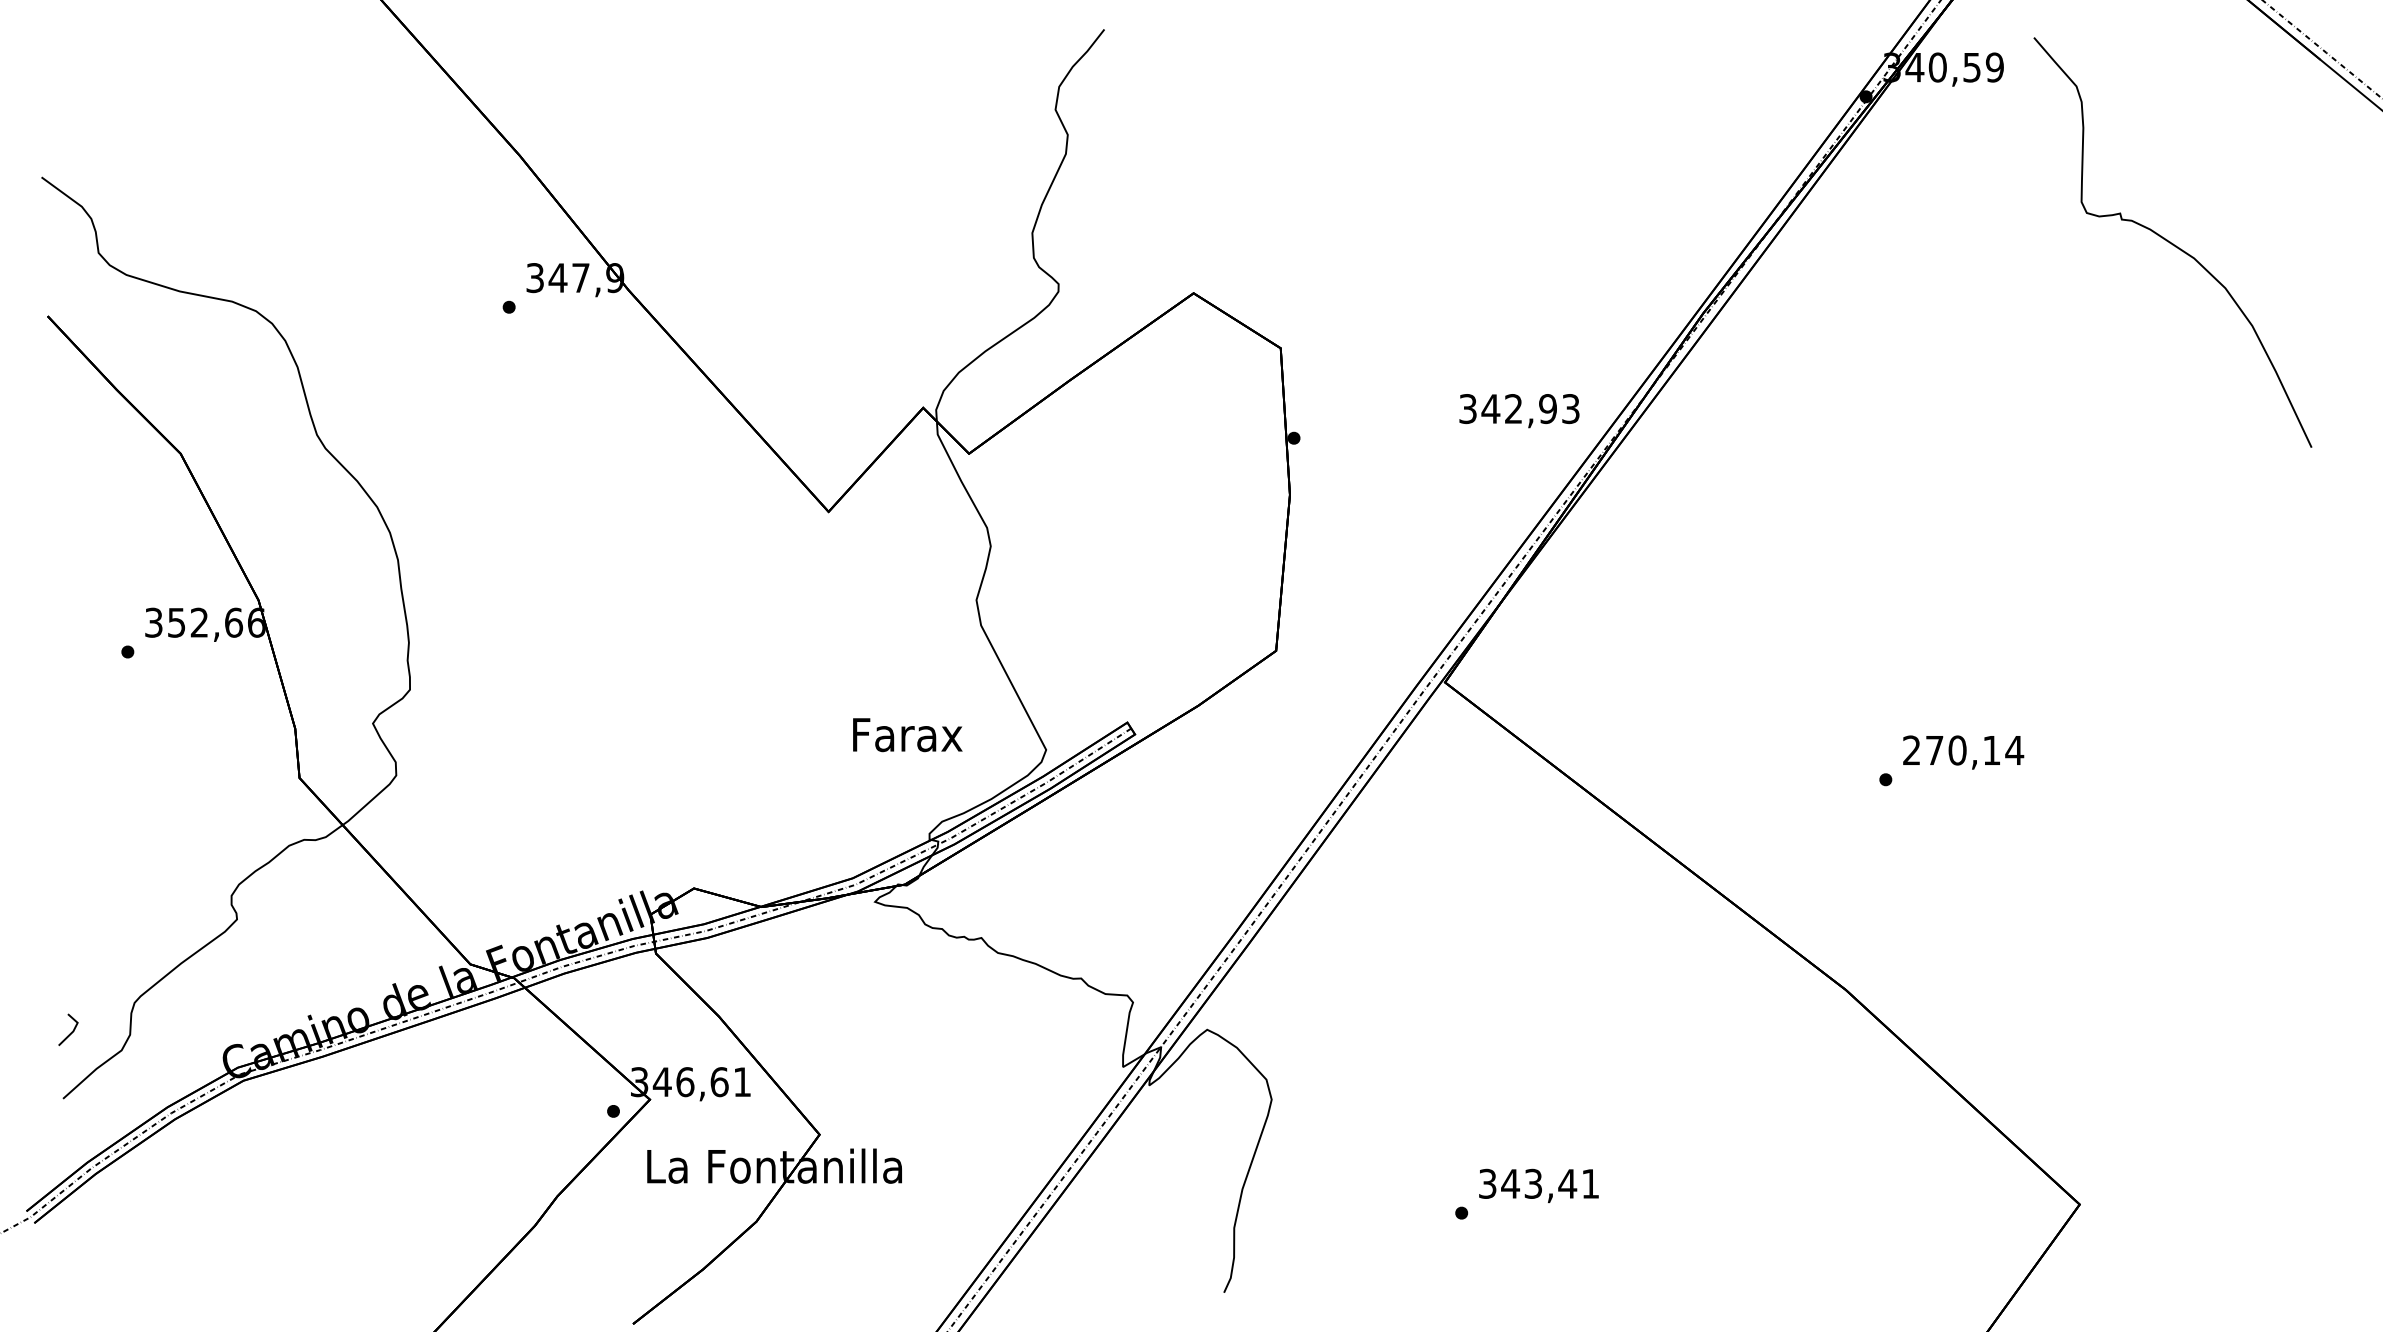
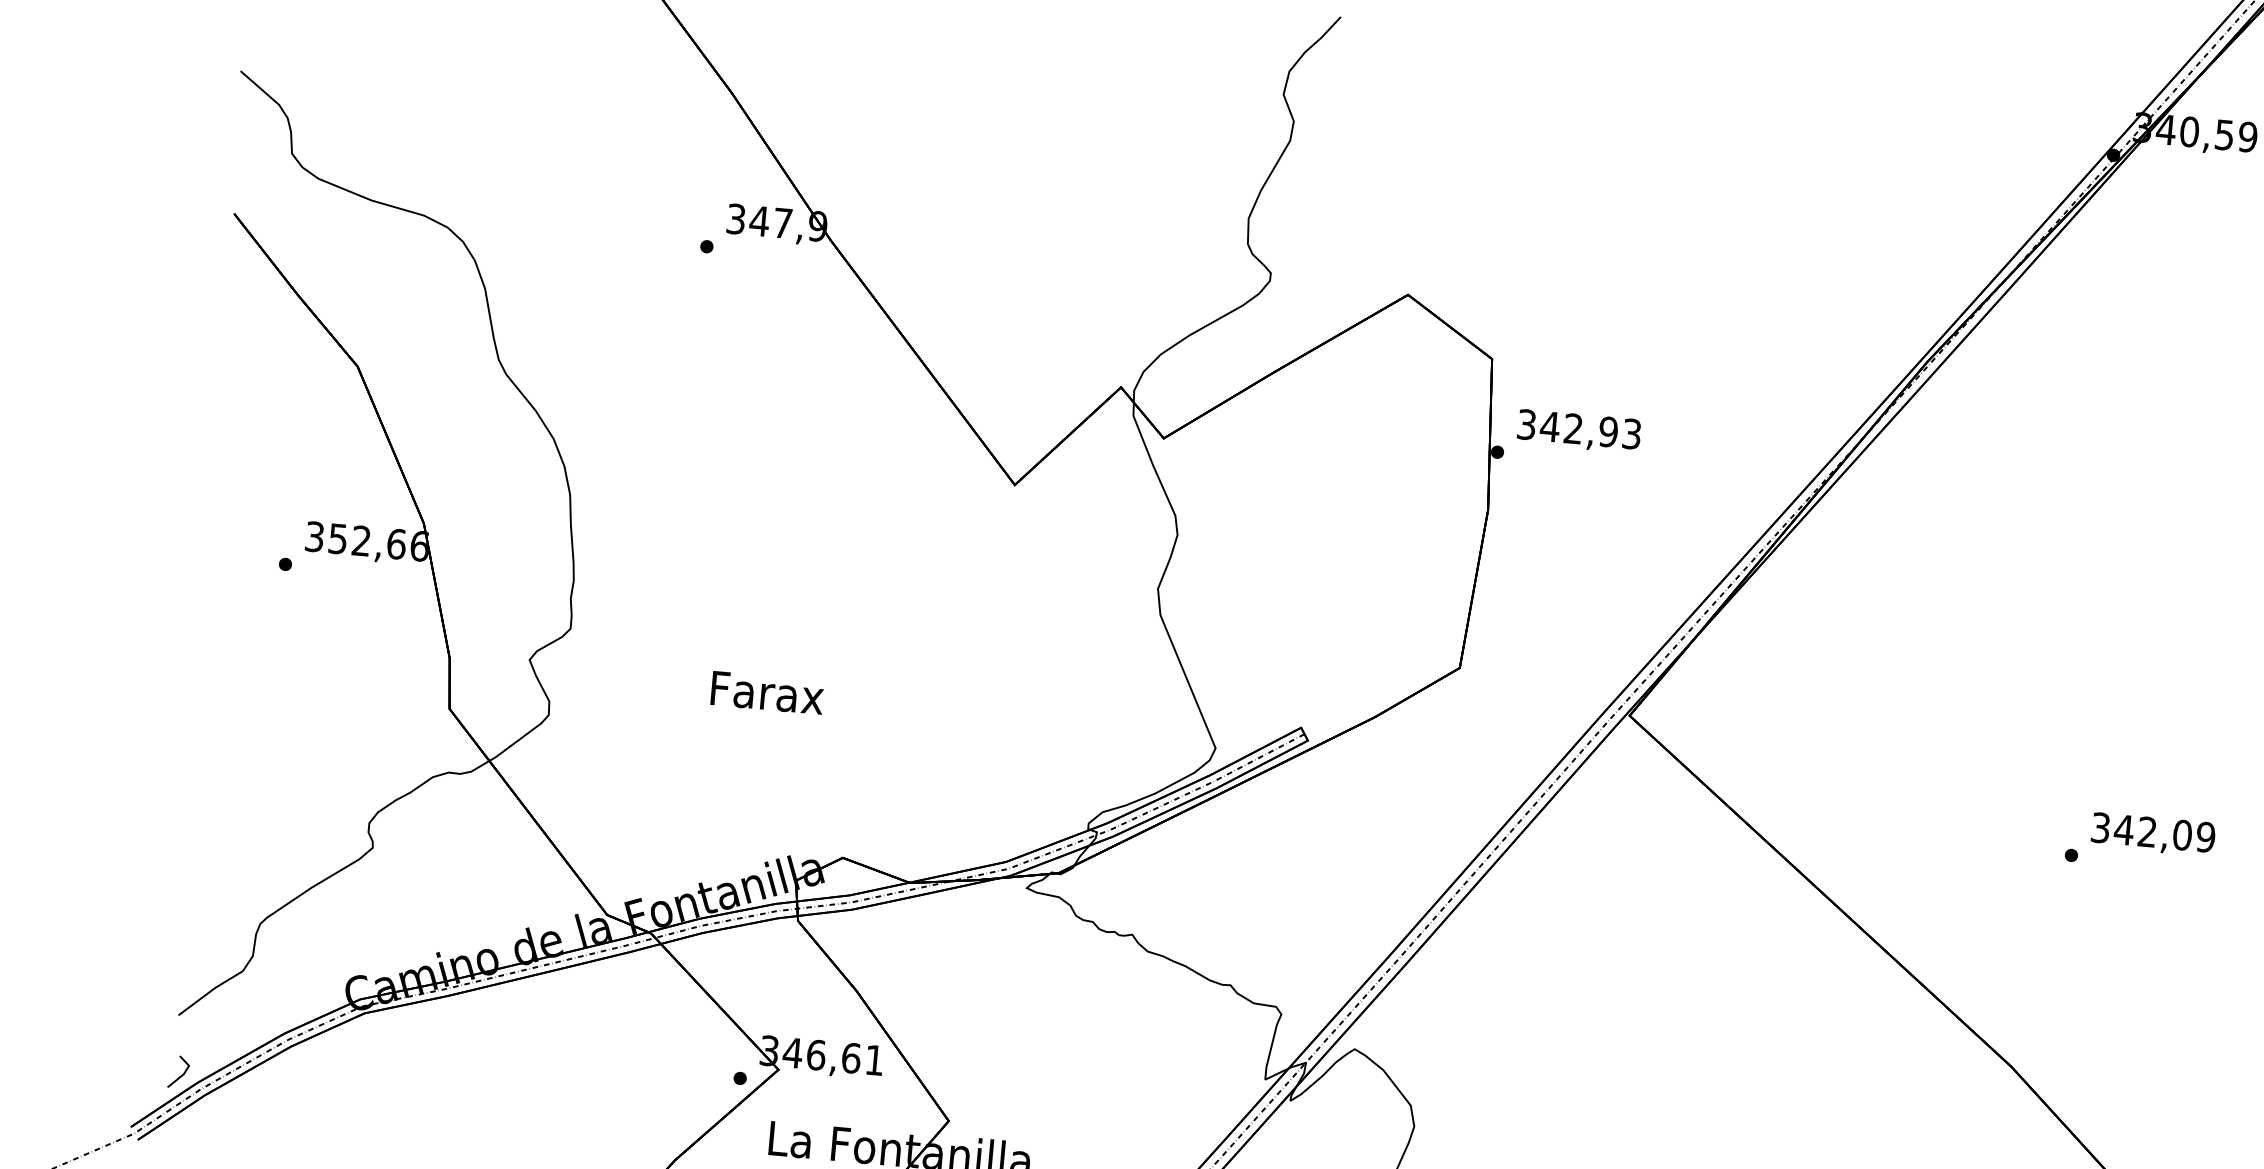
text: (1519, 411) -> (1579, 431), moved
text: (907, 735) -> (767, 693), moved
text: (1963, 750) -> (2153, 832), 270,14 -> 342,09
line: (71, 1031) -> (181, 1074), moved

